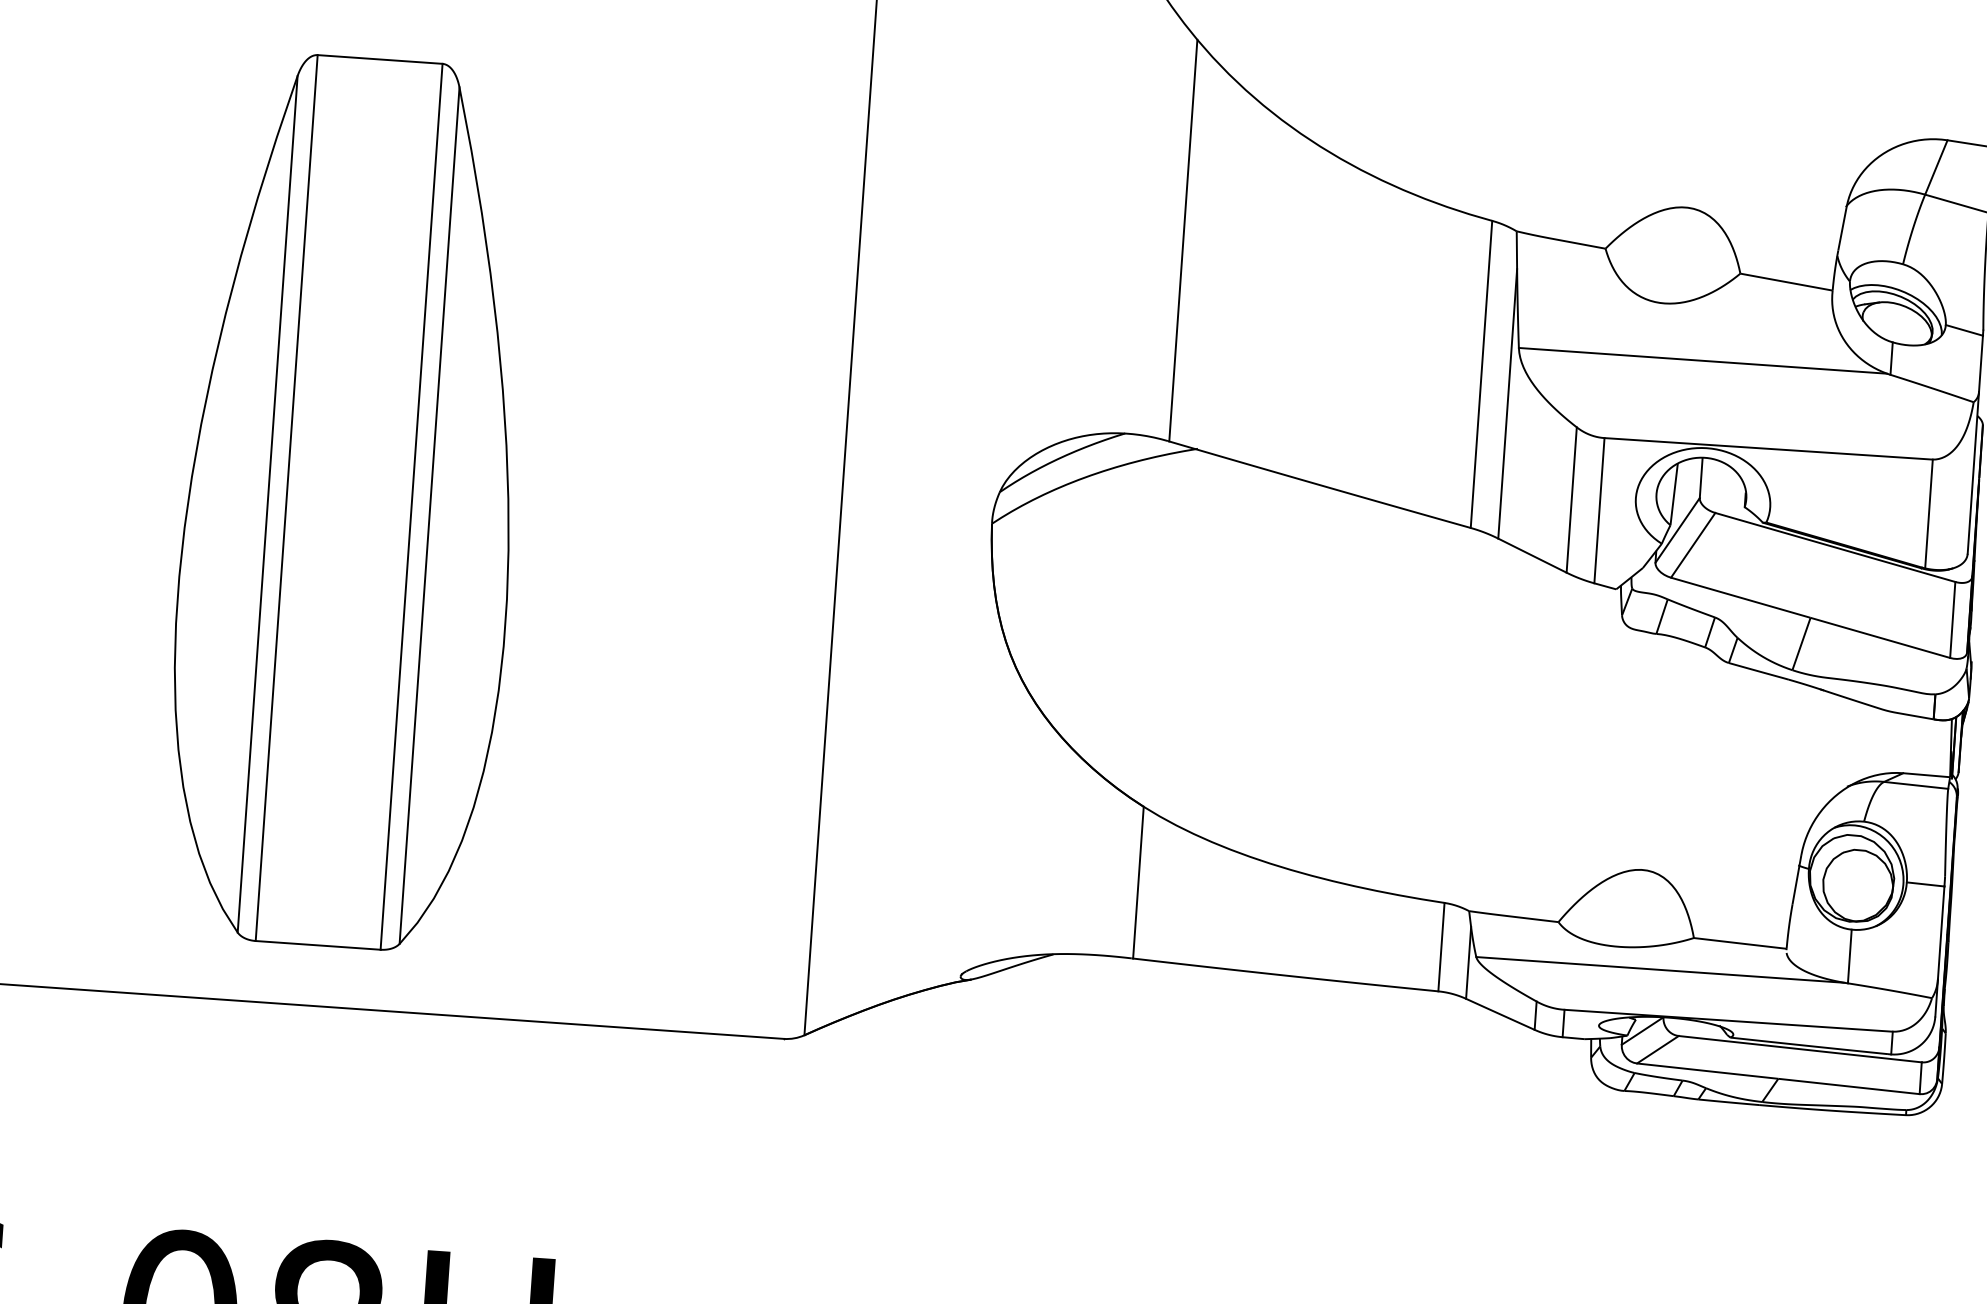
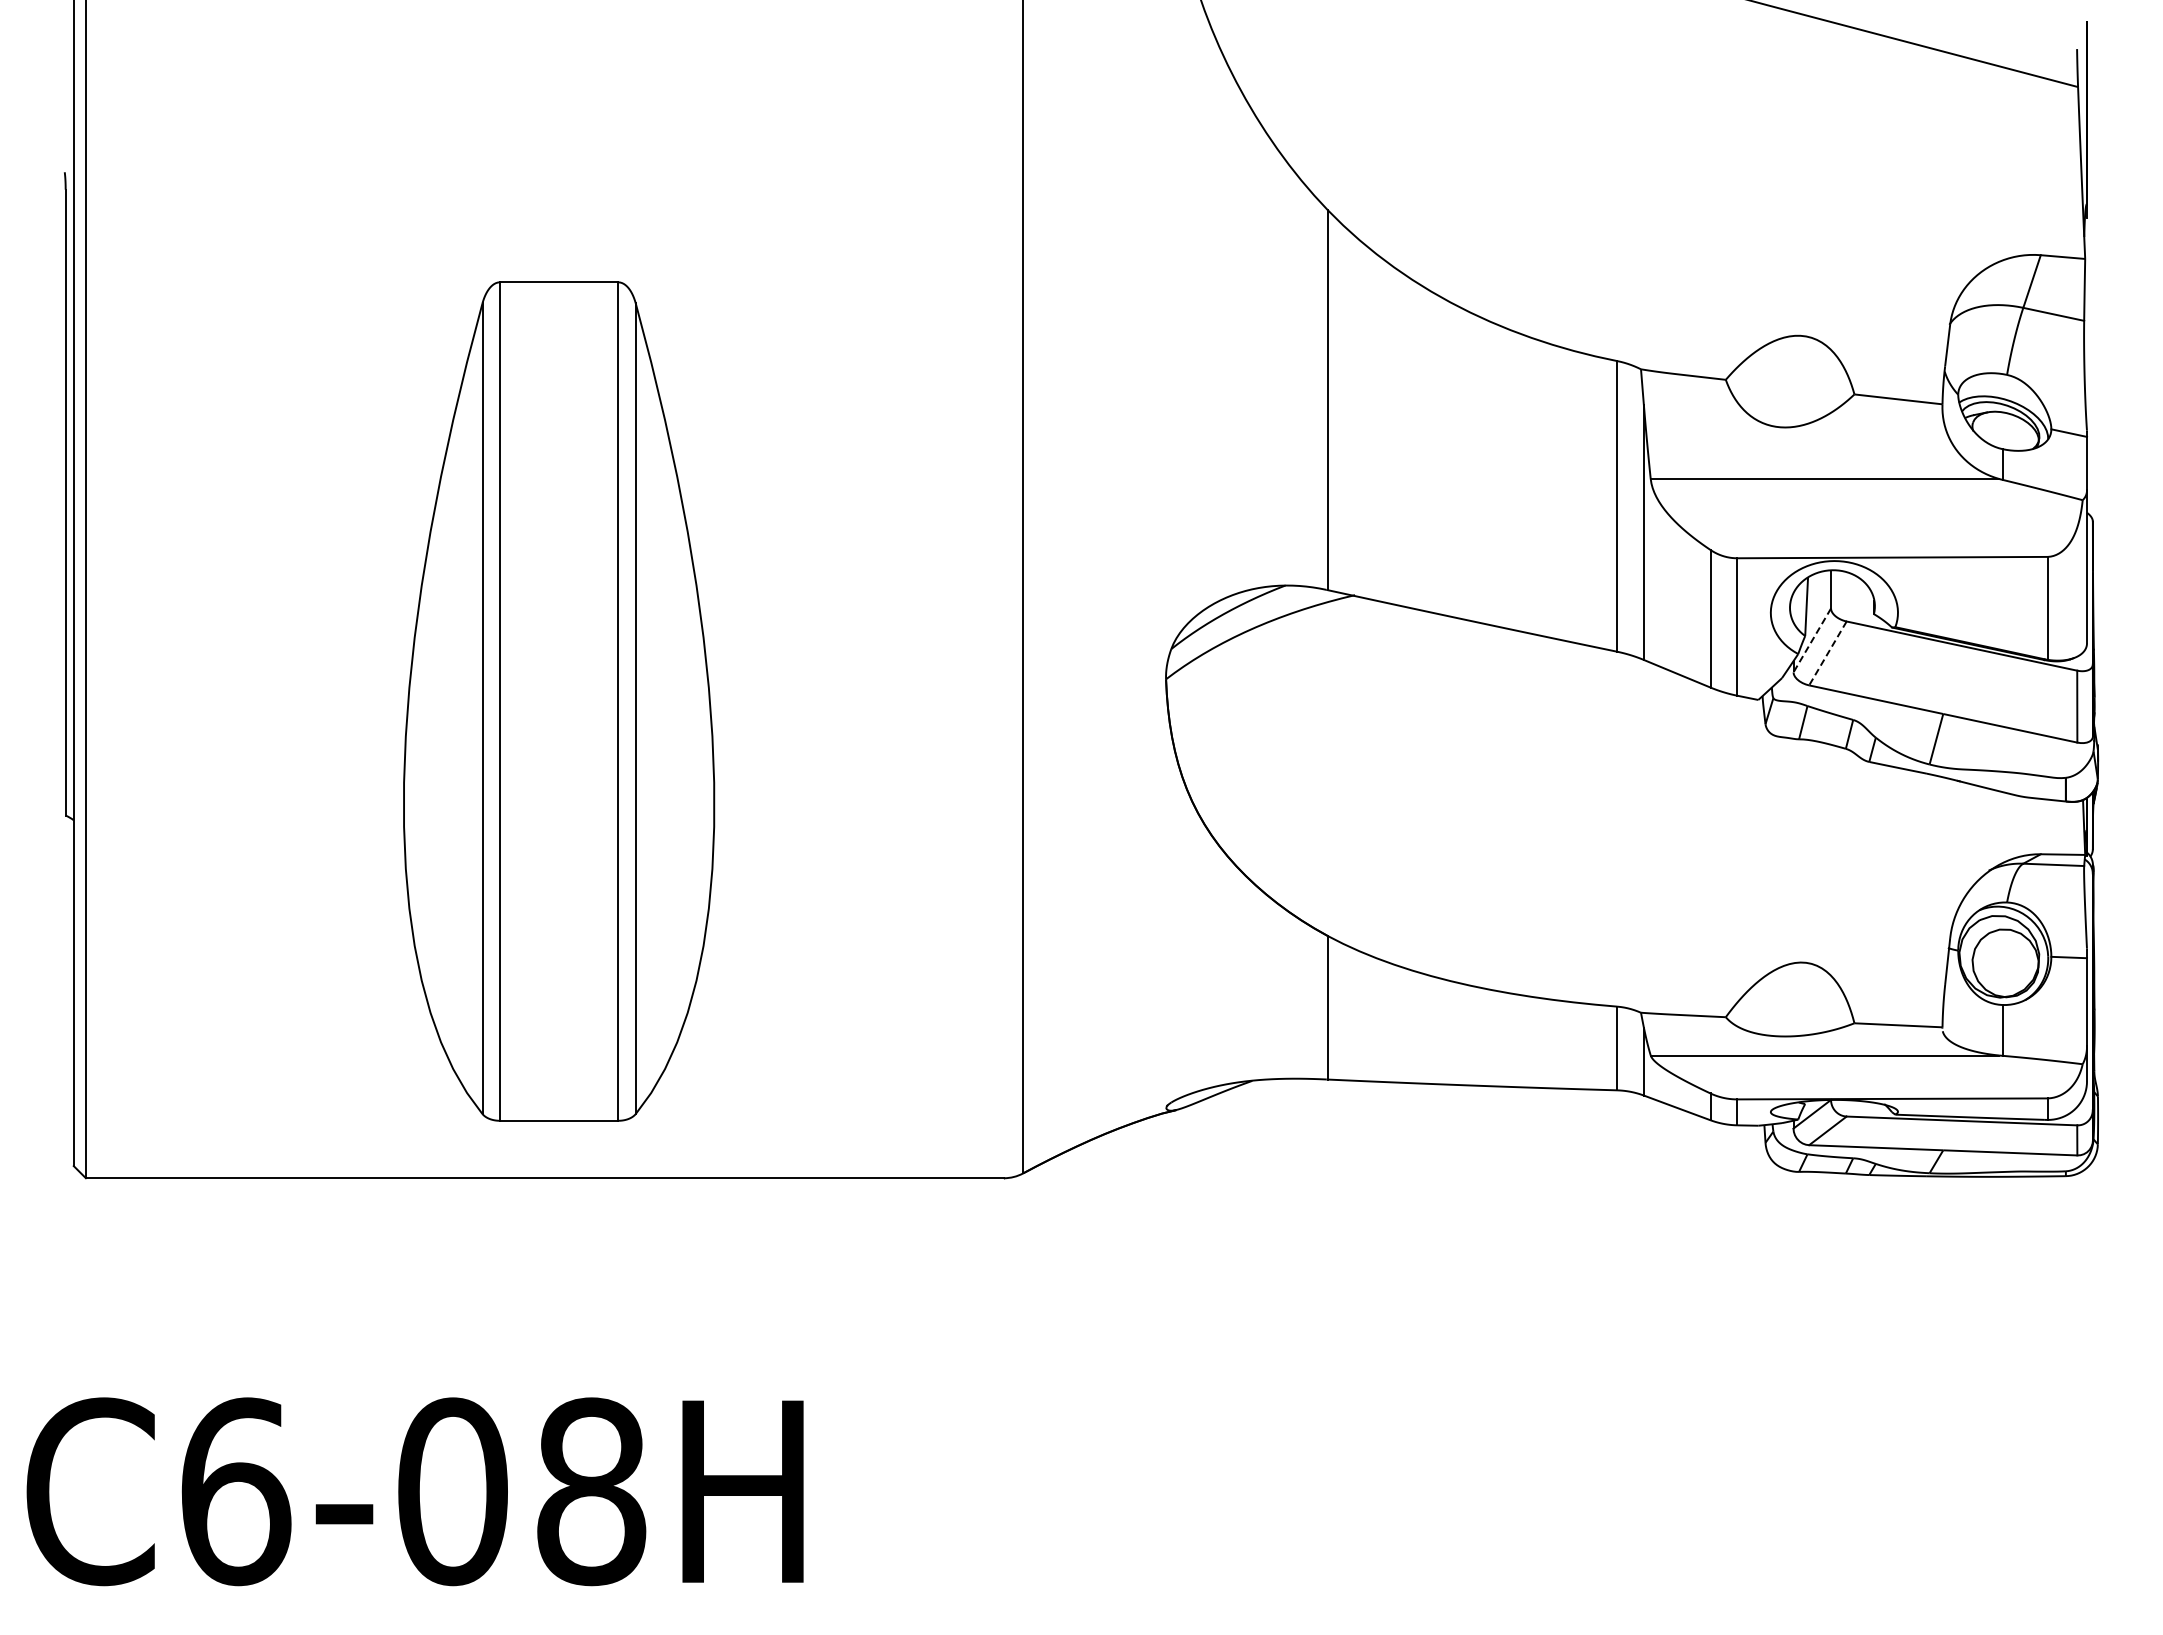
line: (1677, 530) -> (1812, 640), solid -> dashed
line: (1692, 545) -> (1827, 653), solid -> dashed

